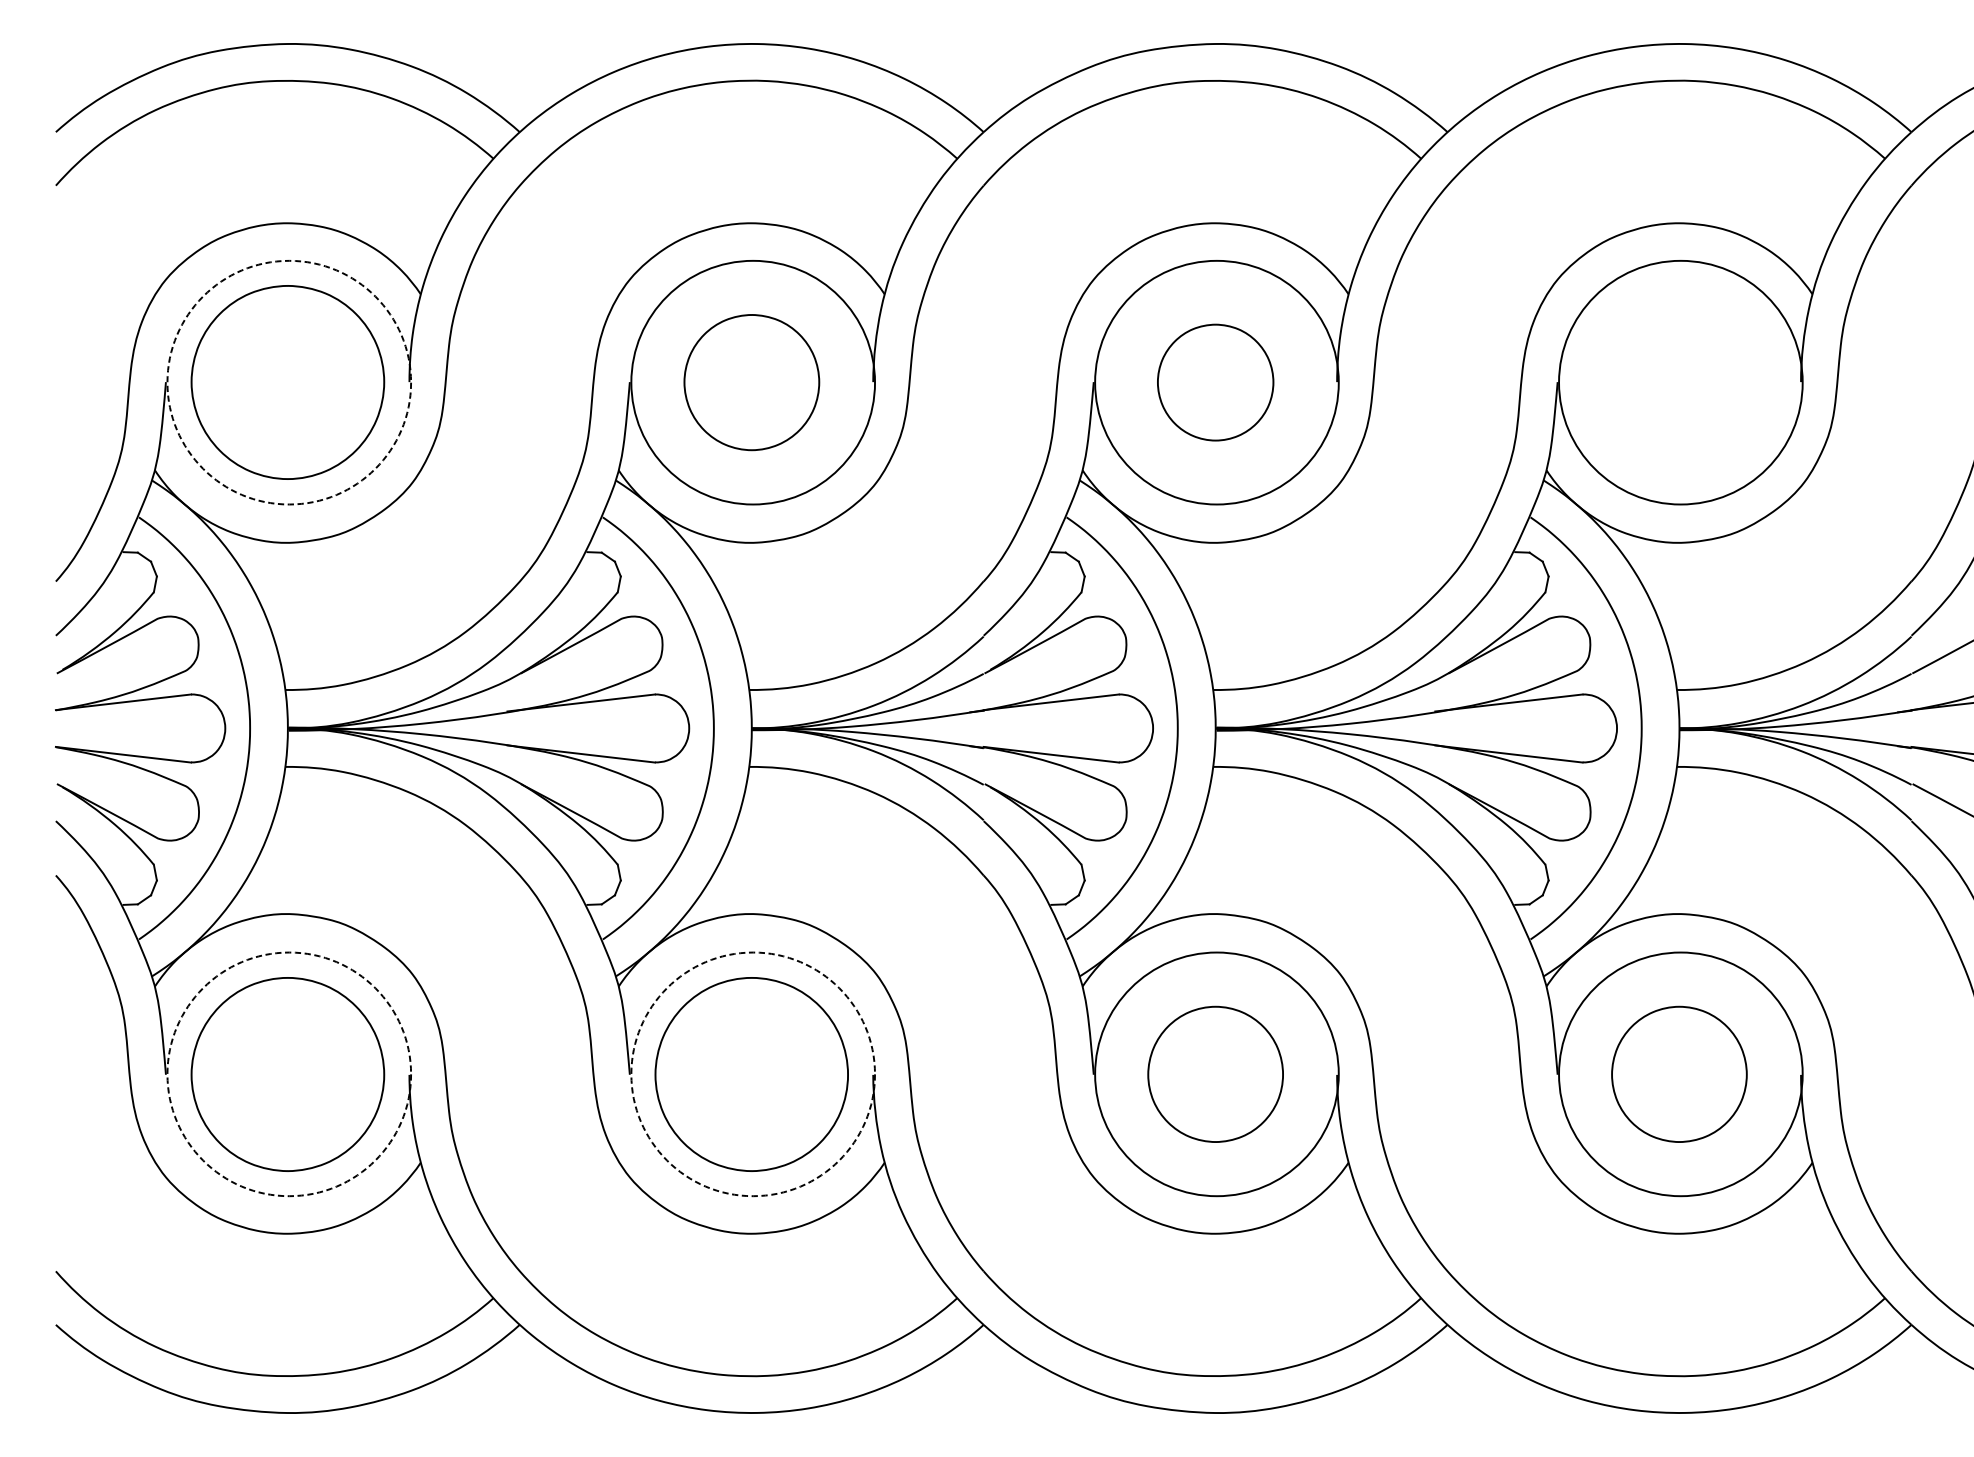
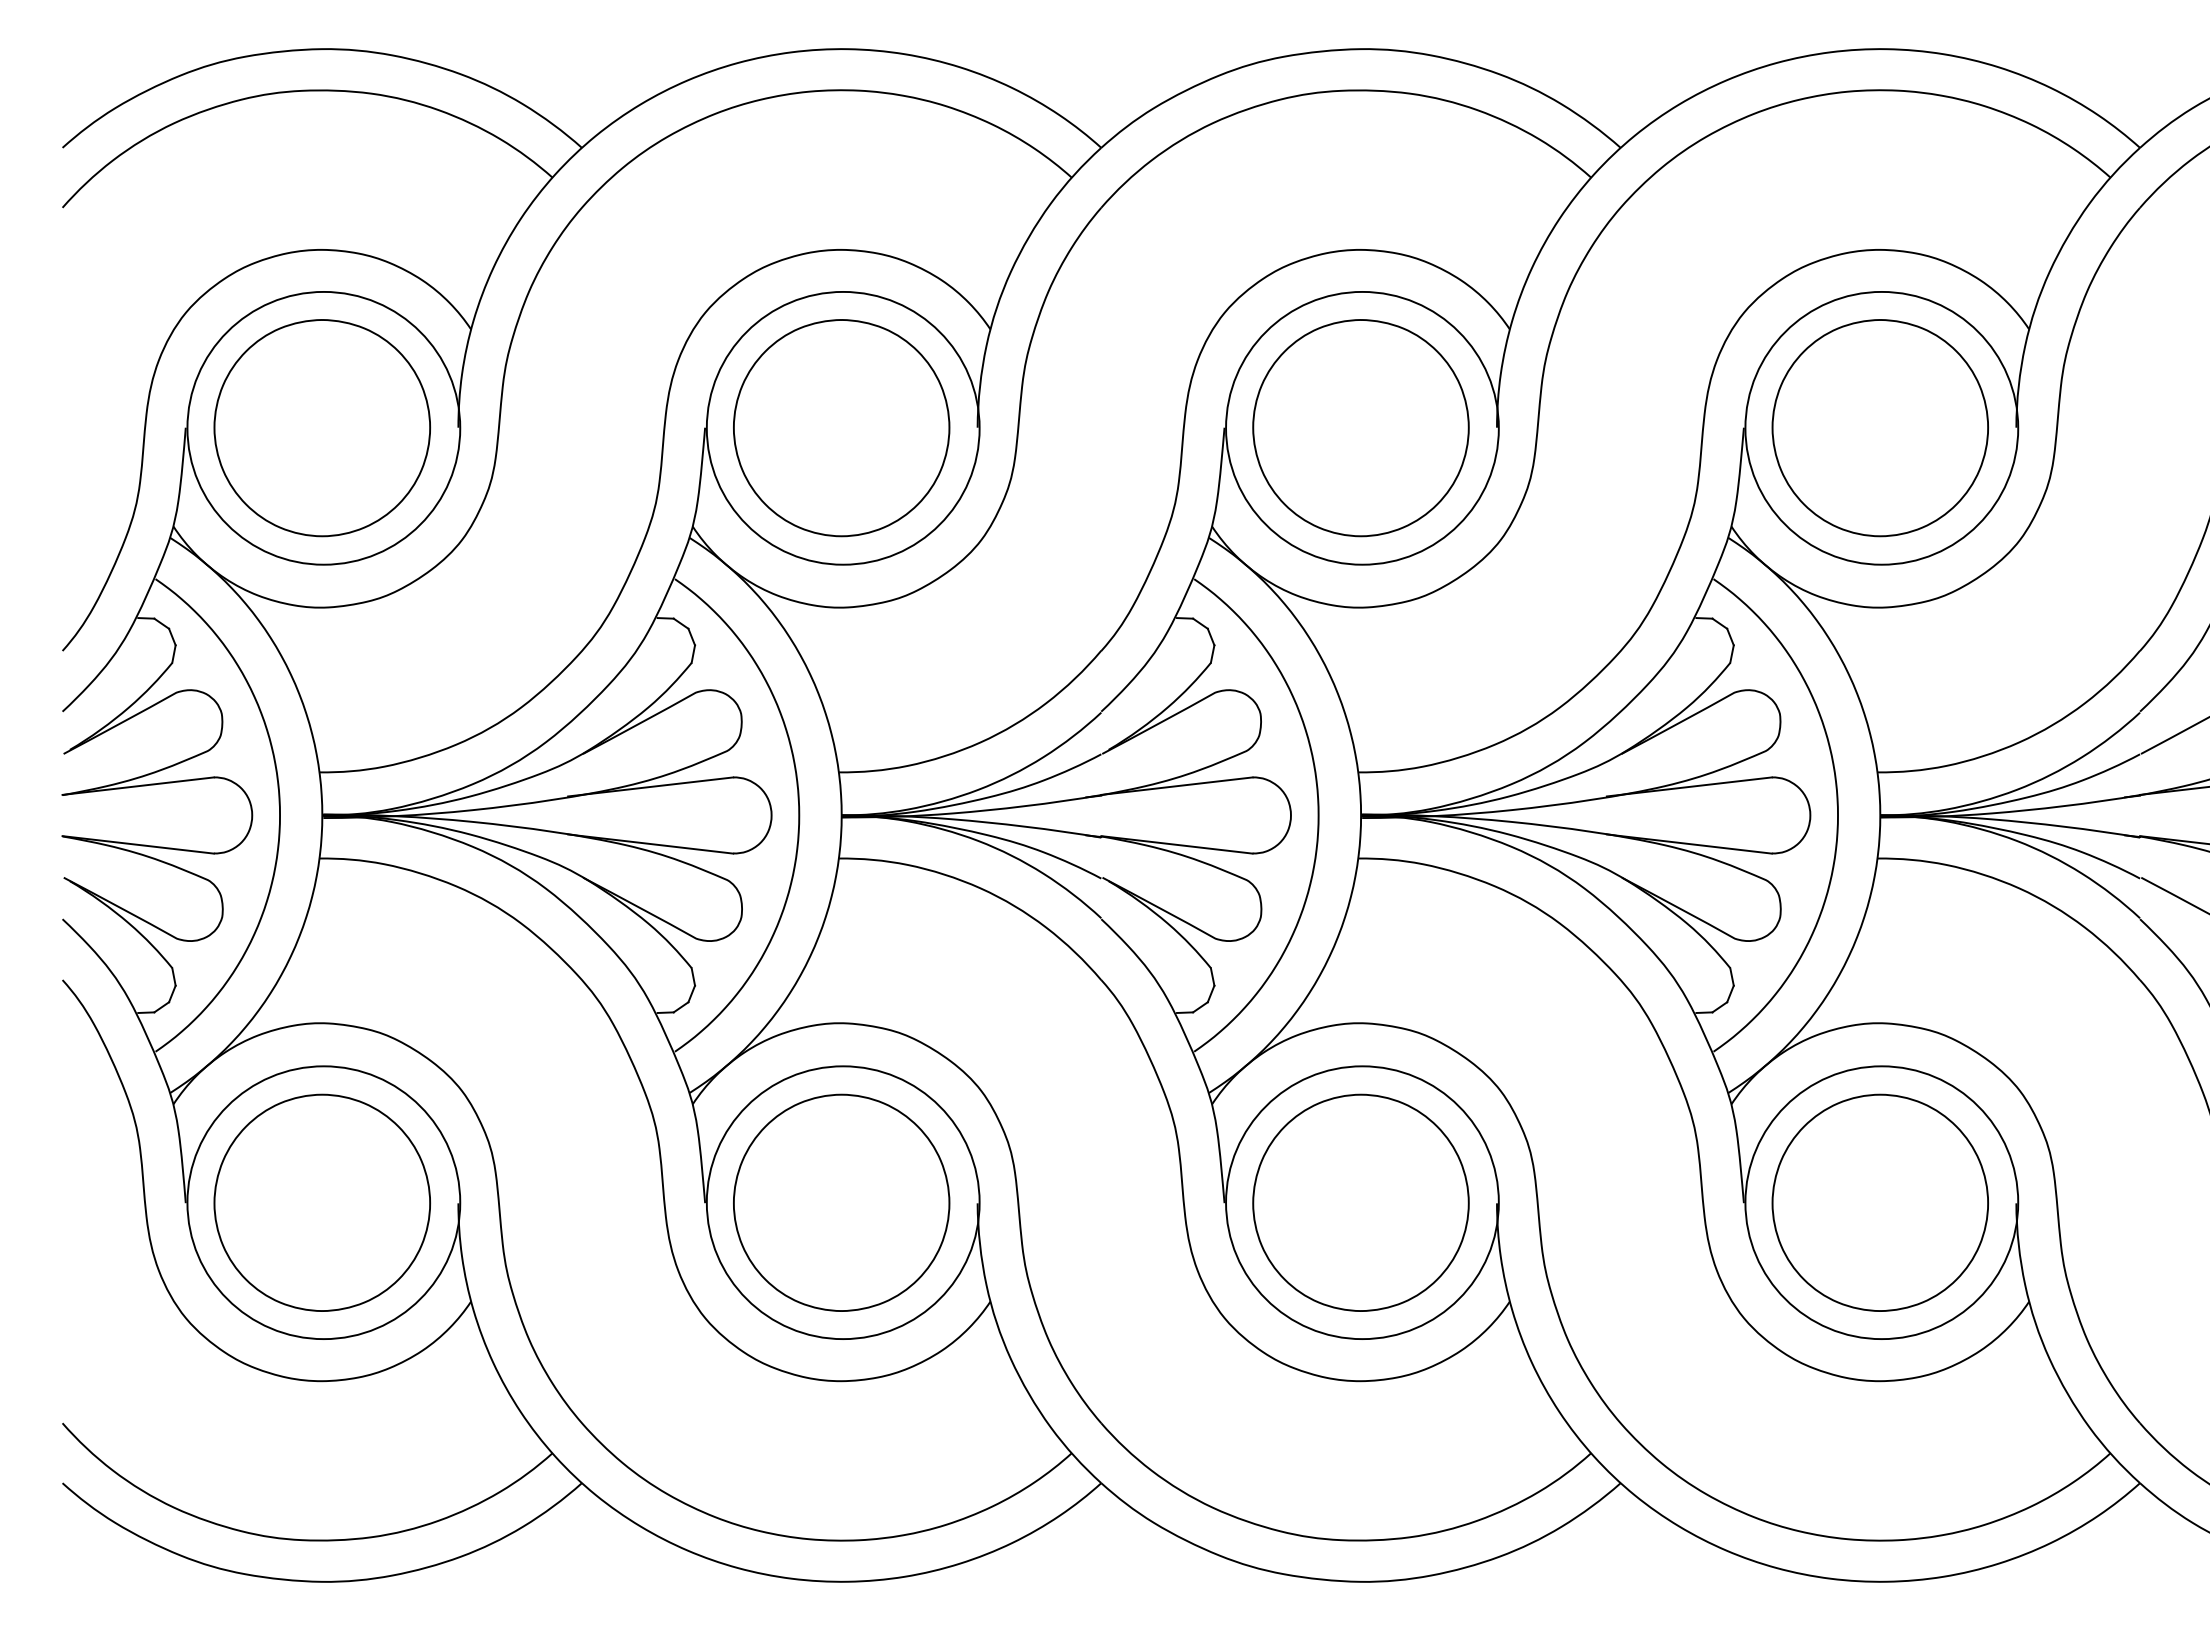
circle: (288, 381) -> (323, 427), dashed -> solid
part: (751, 382) -> (841, 428), size x1.43
part: (1215, 382) -> (1360, 428), size x1.67
part: (1678, 382) -> (1879, 428), added
circle: (288, 1074) -> (323, 1202), dashed -> solid
circle: (752, 1074) -> (842, 1202), dashed -> solid
part: (1215, 1074) -> (1360, 1202), size x1.43
part: (1678, 1074) -> (1879, 1202), size x1.43

